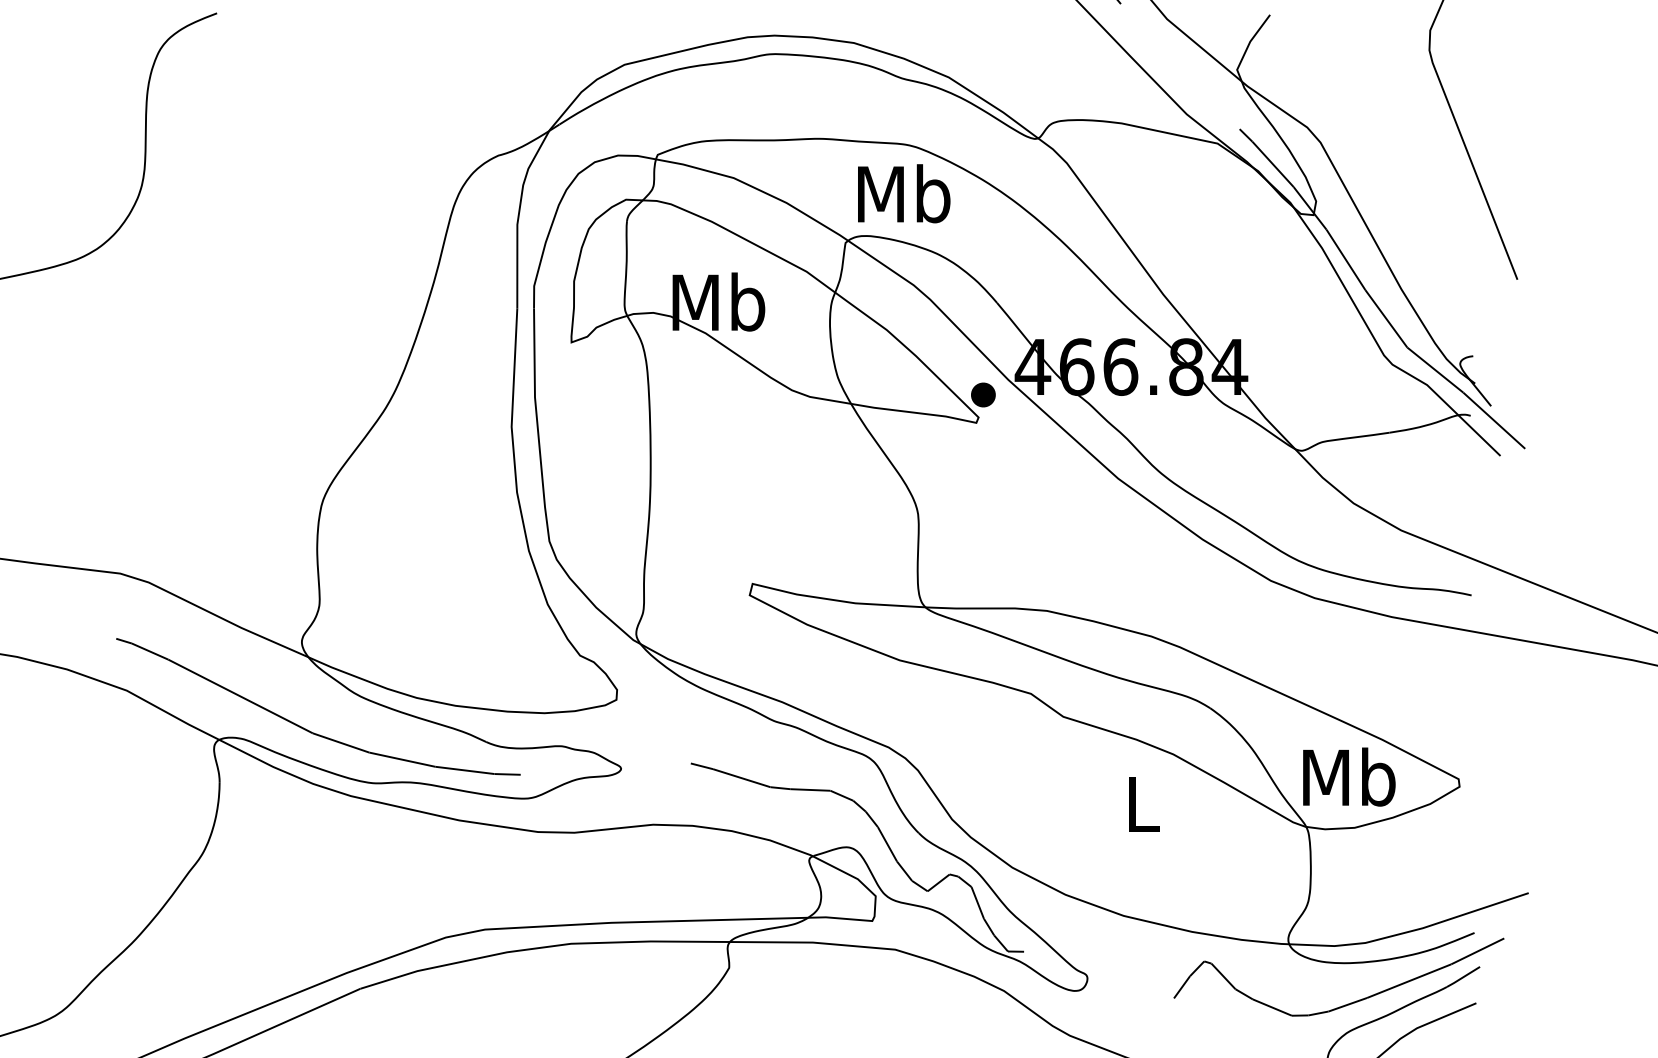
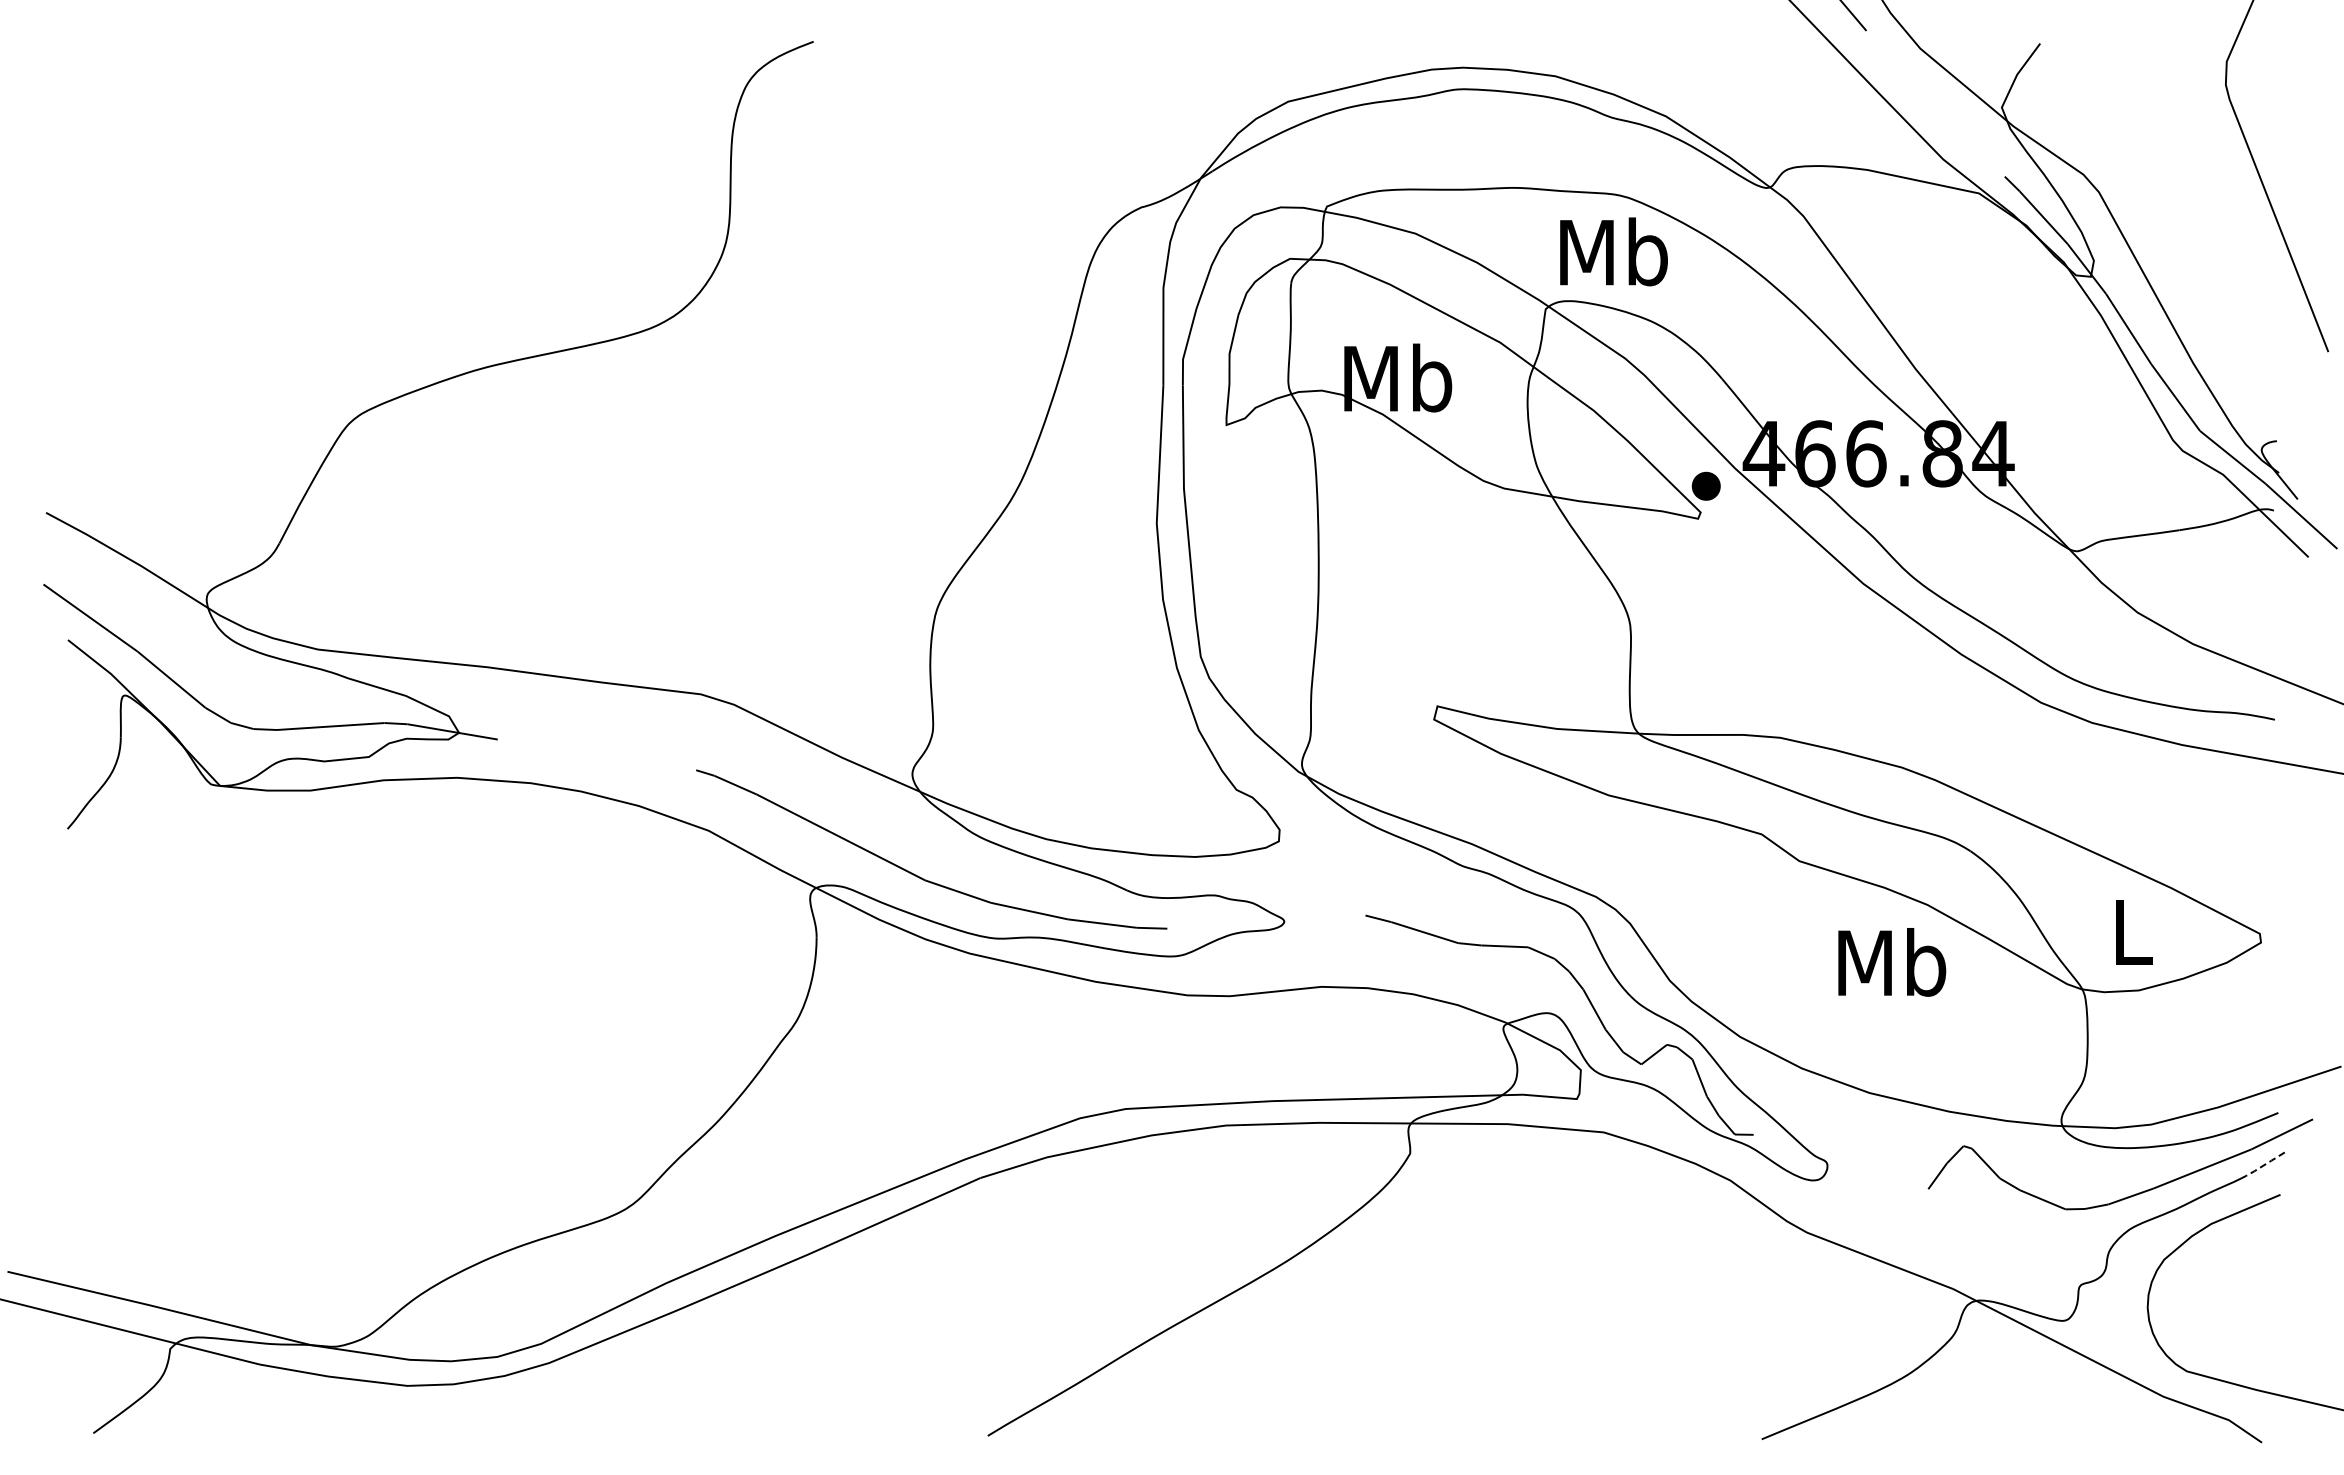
text: (1349, 777) -> (2132, 931), Mb -> L
text: (1143, 803) -> (1892, 962), L -> Mb
line: (1463, 977) -> (2265, 1164), solid -> dashed

